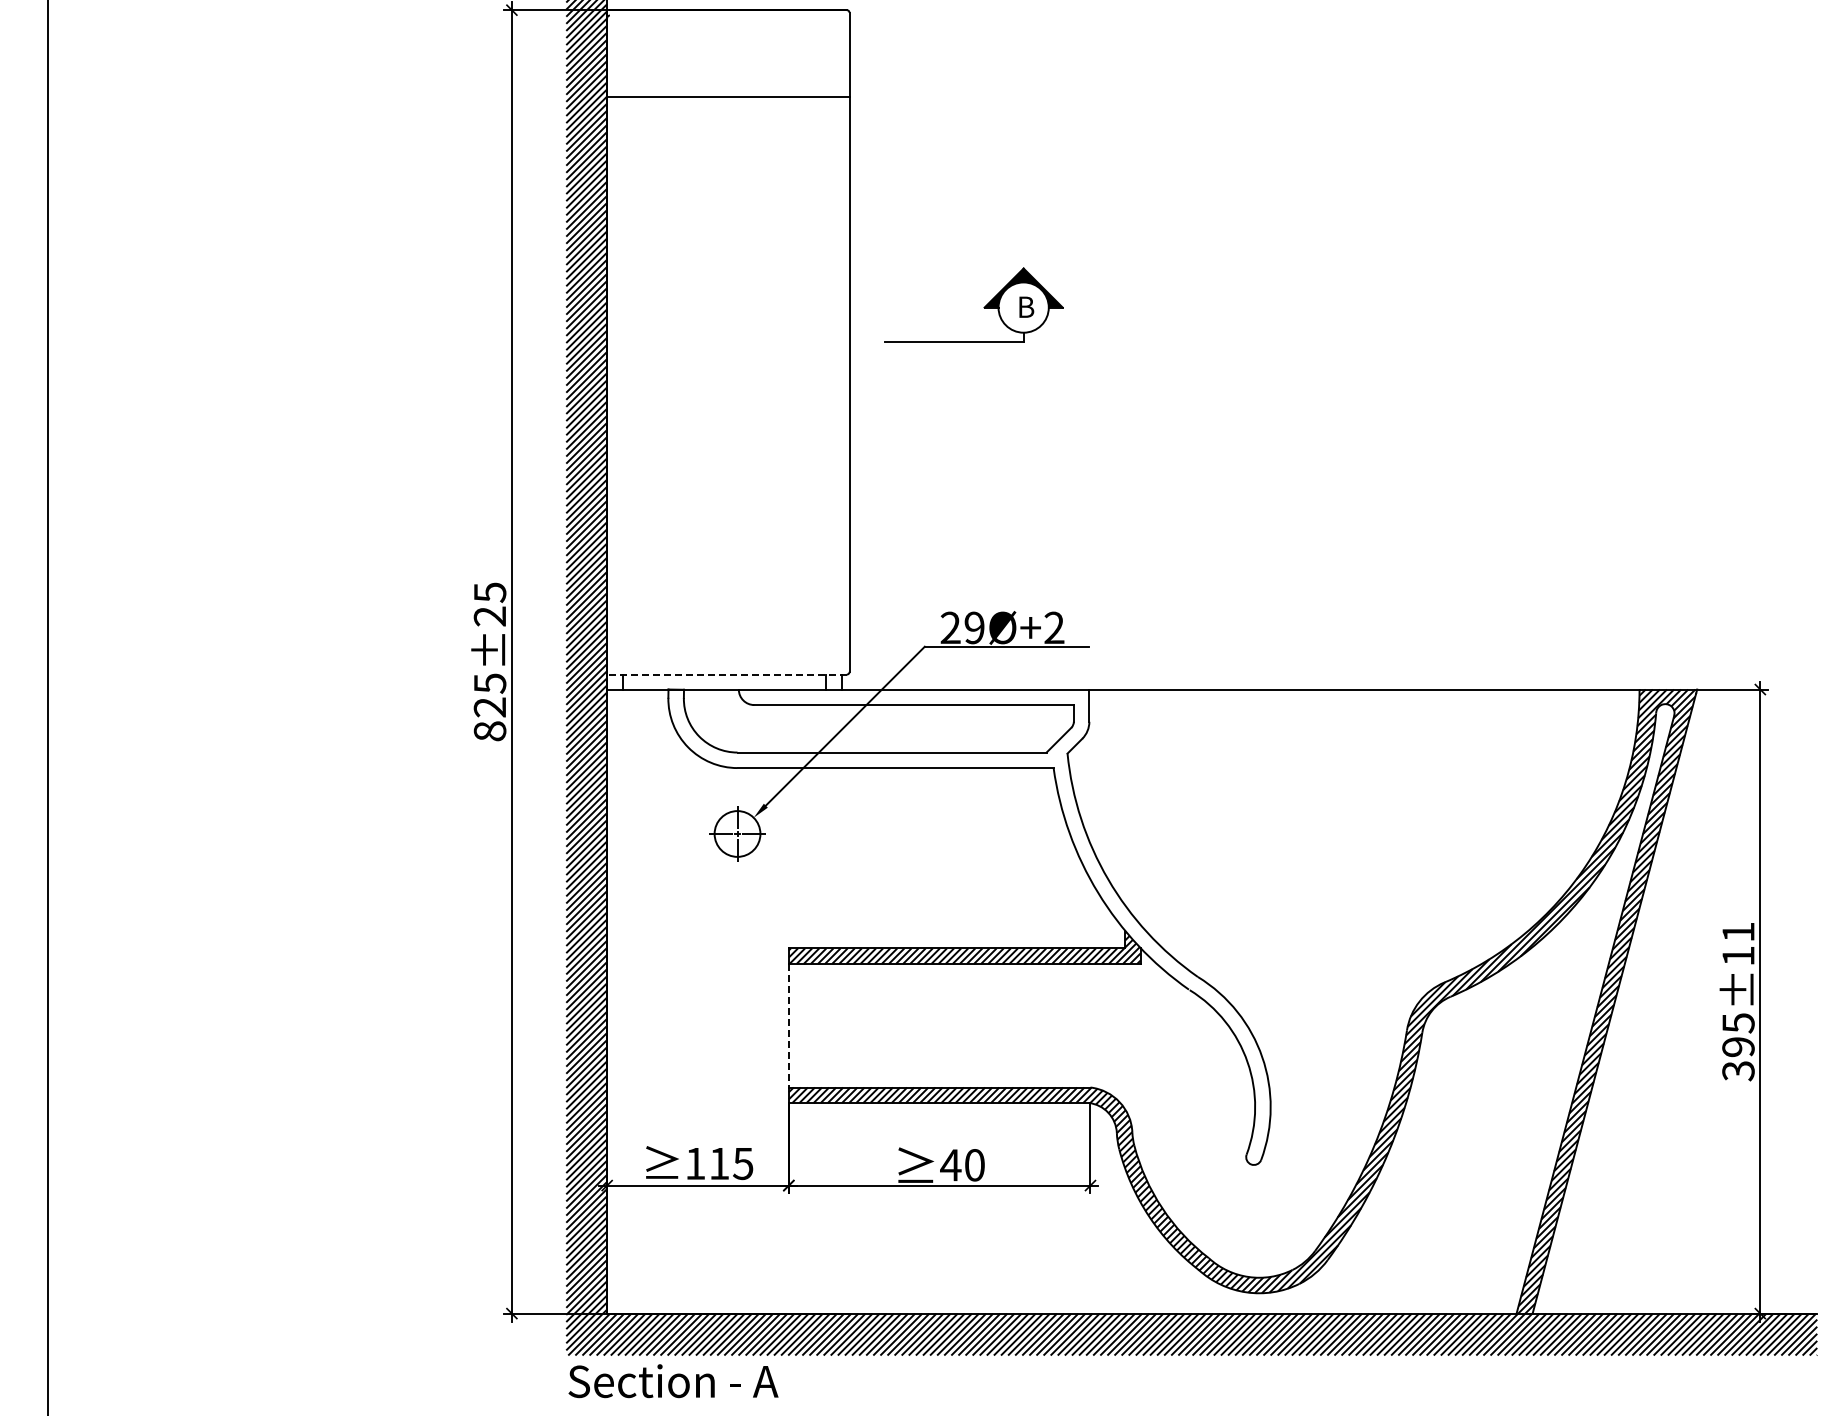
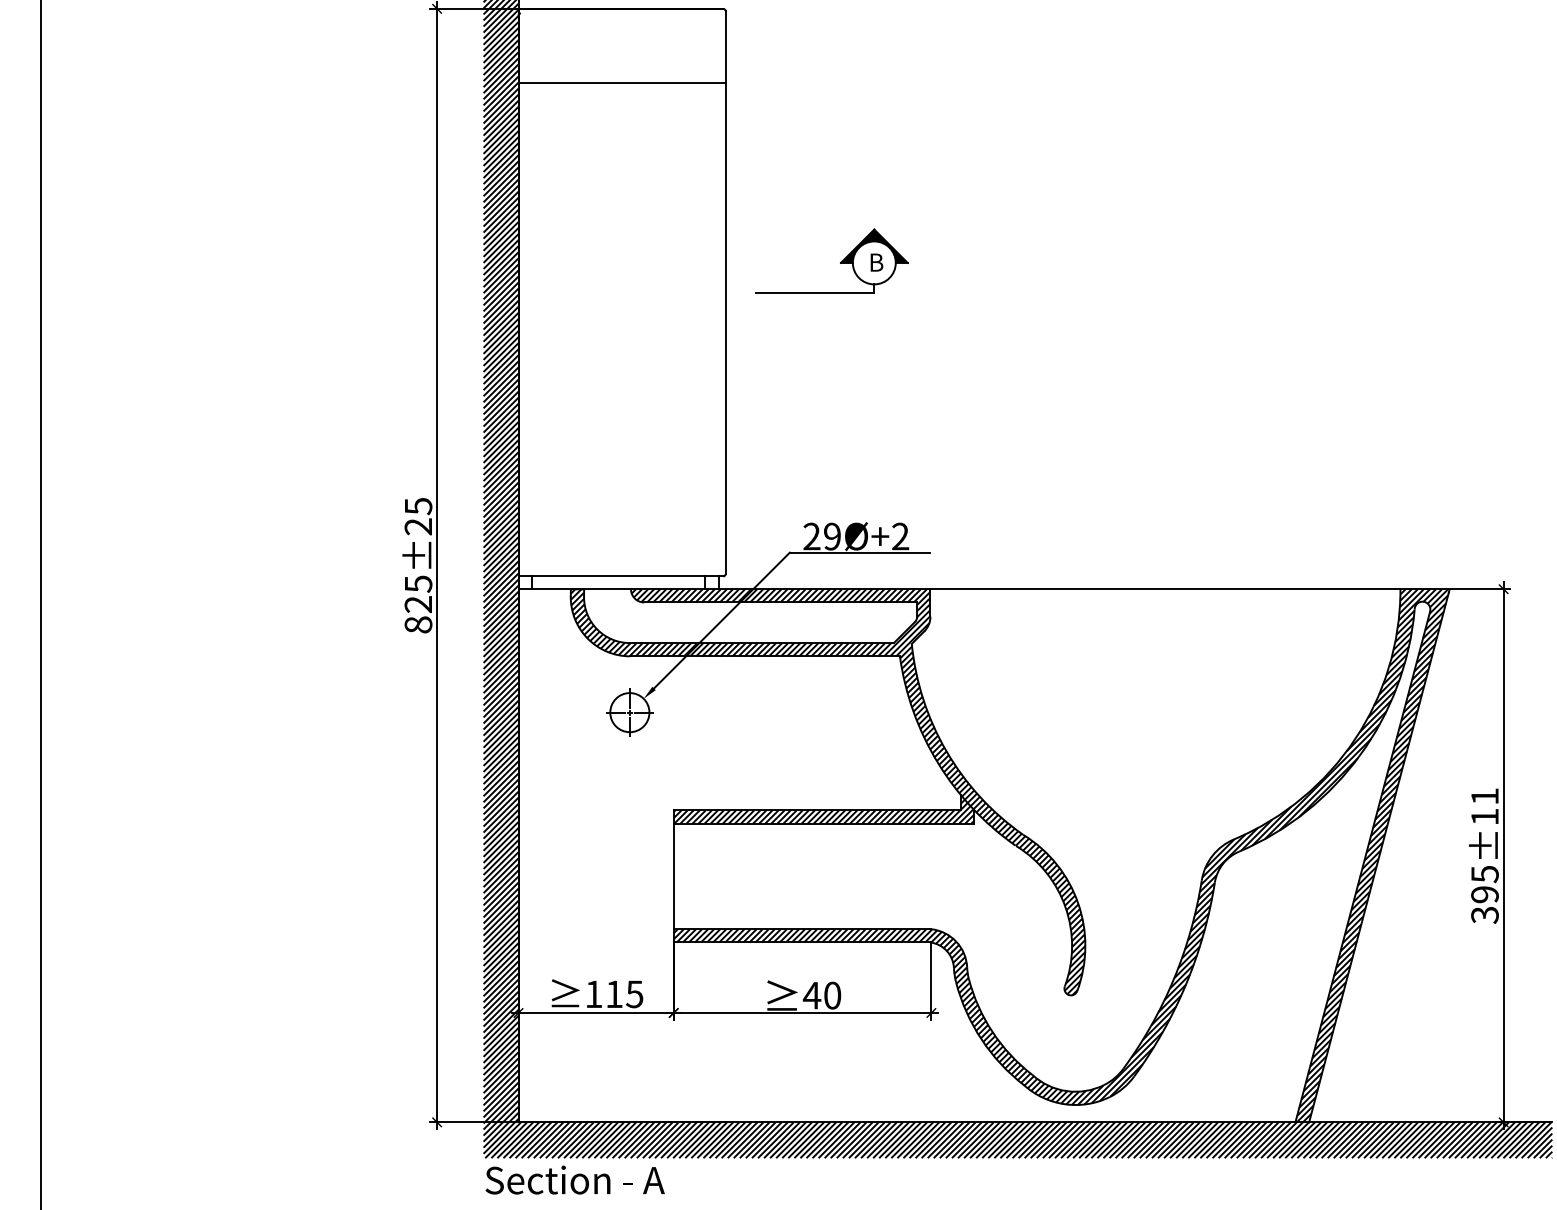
line: (727, 674) -> (621, 576), dashed -> solid
hatch: (969, 926) -> (828, 791), added
line: (788, 1025) -> (673, 876), dashed -> solid

